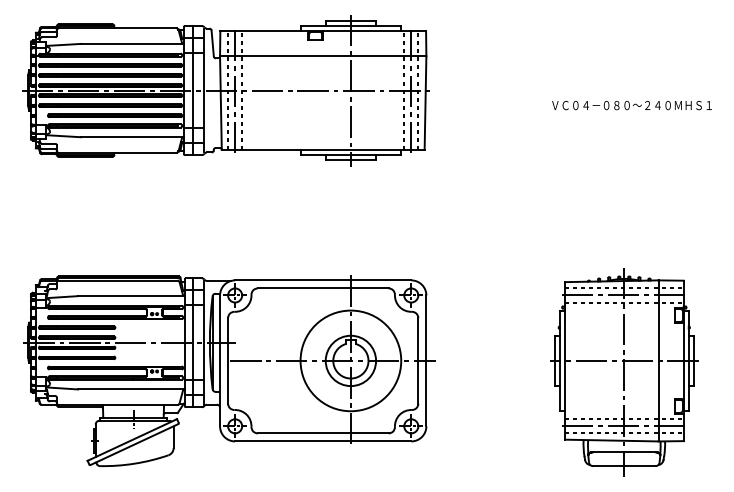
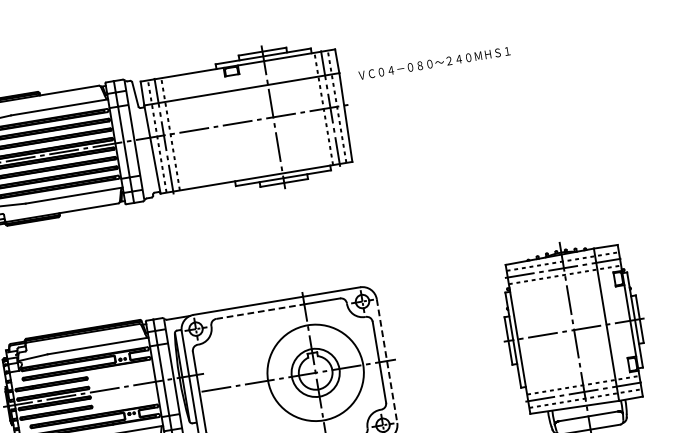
text: (631, 105) -> (434, 63), moved
line: (304, 288) -> (260, 311), solid -> dashed
line: (426, 361) -> (387, 361), solid -> dashed

